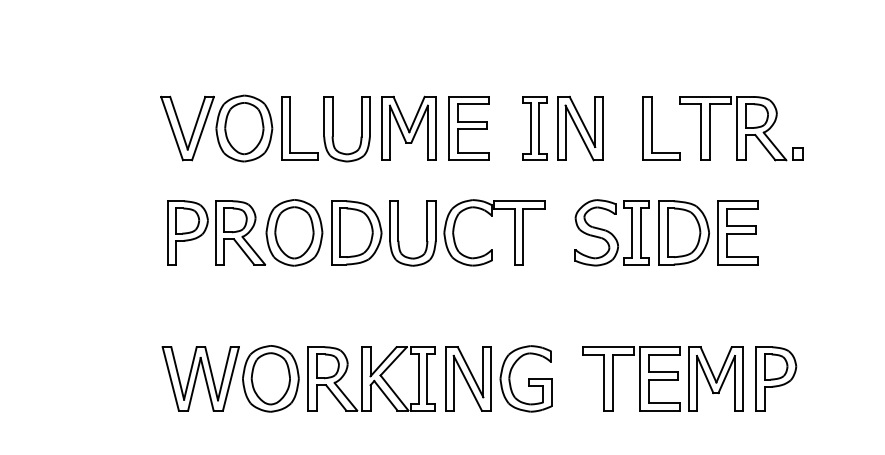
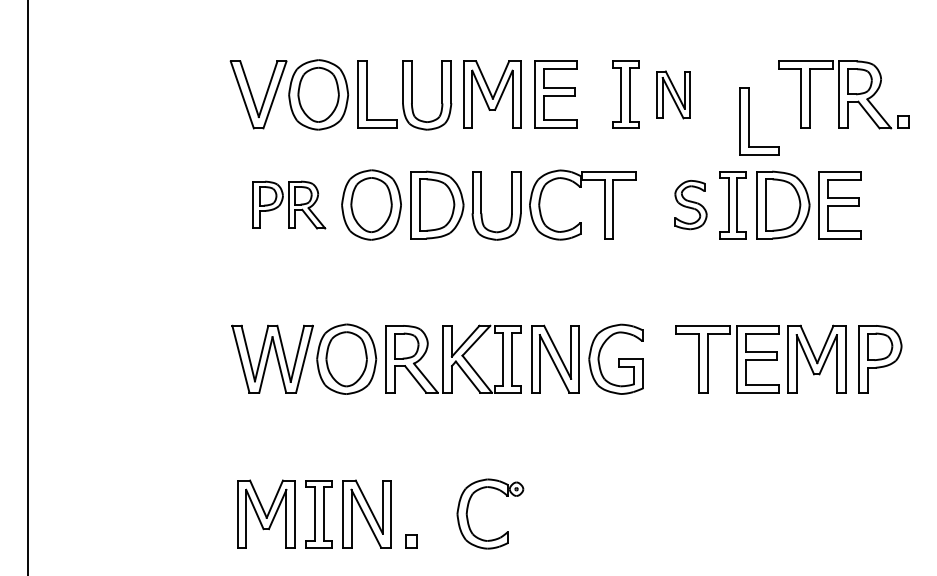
part: (580, 128) -> (673, 94), size x0.7
part: (652, 128) -> (749, 121), moved
part: (216, 232) -> (289, 204), size x0.7
part: (596, 232) -> (690, 204), size x0.7

